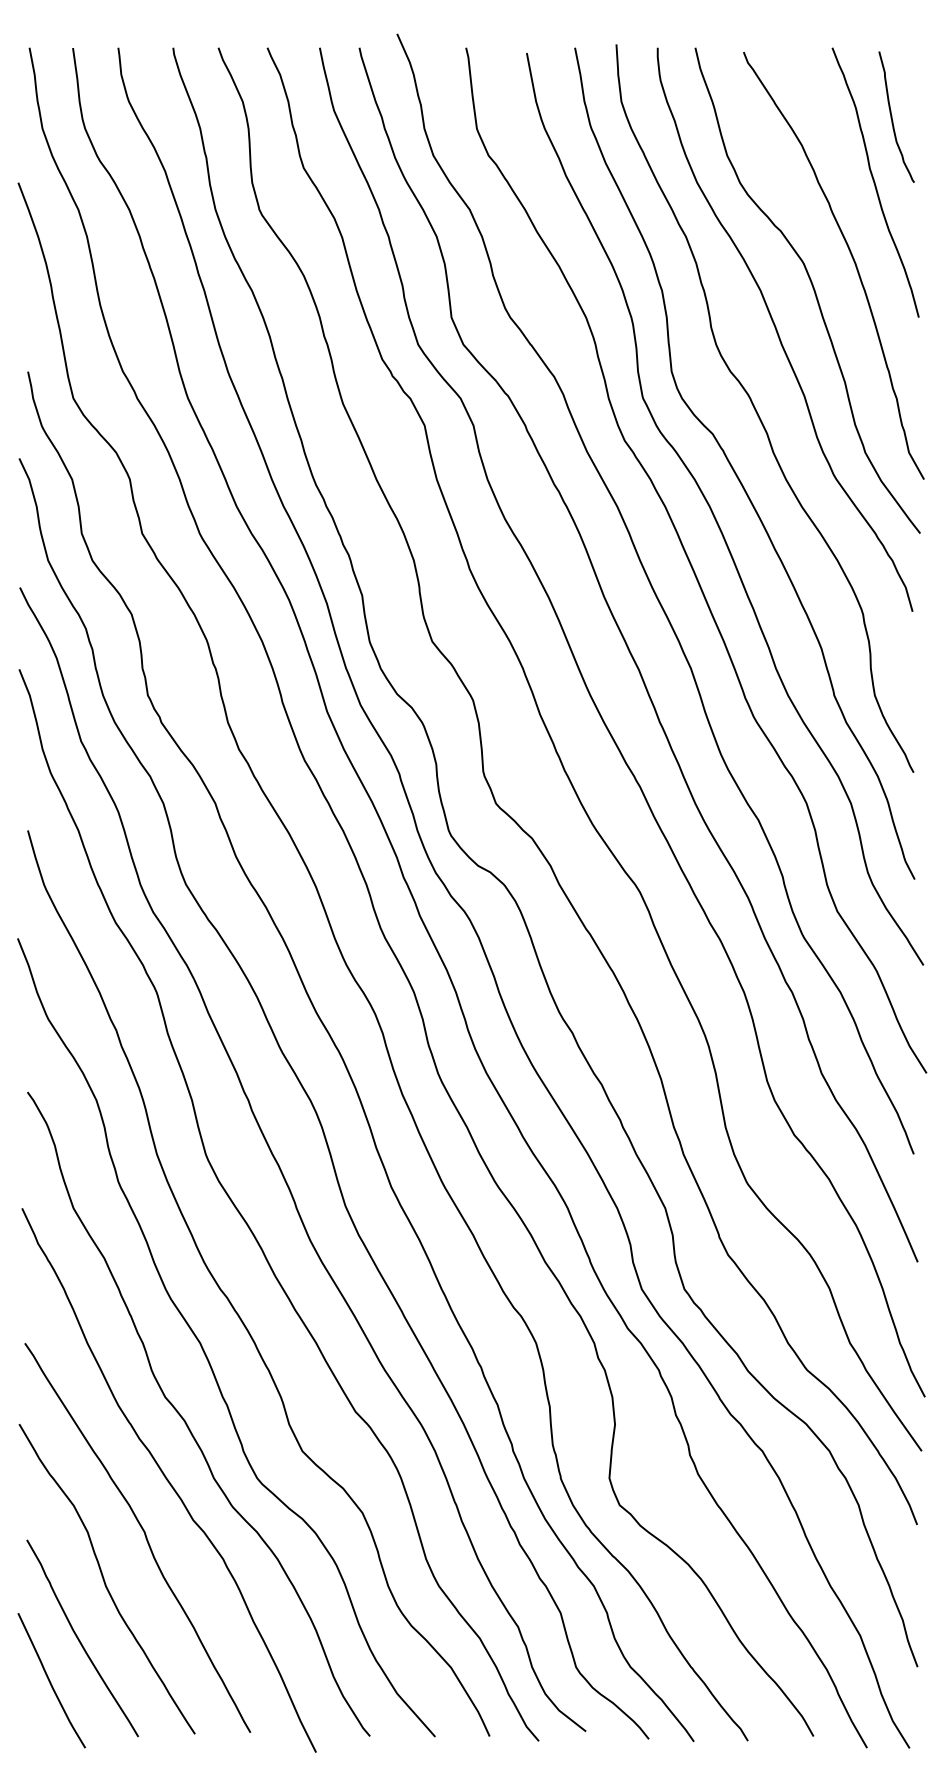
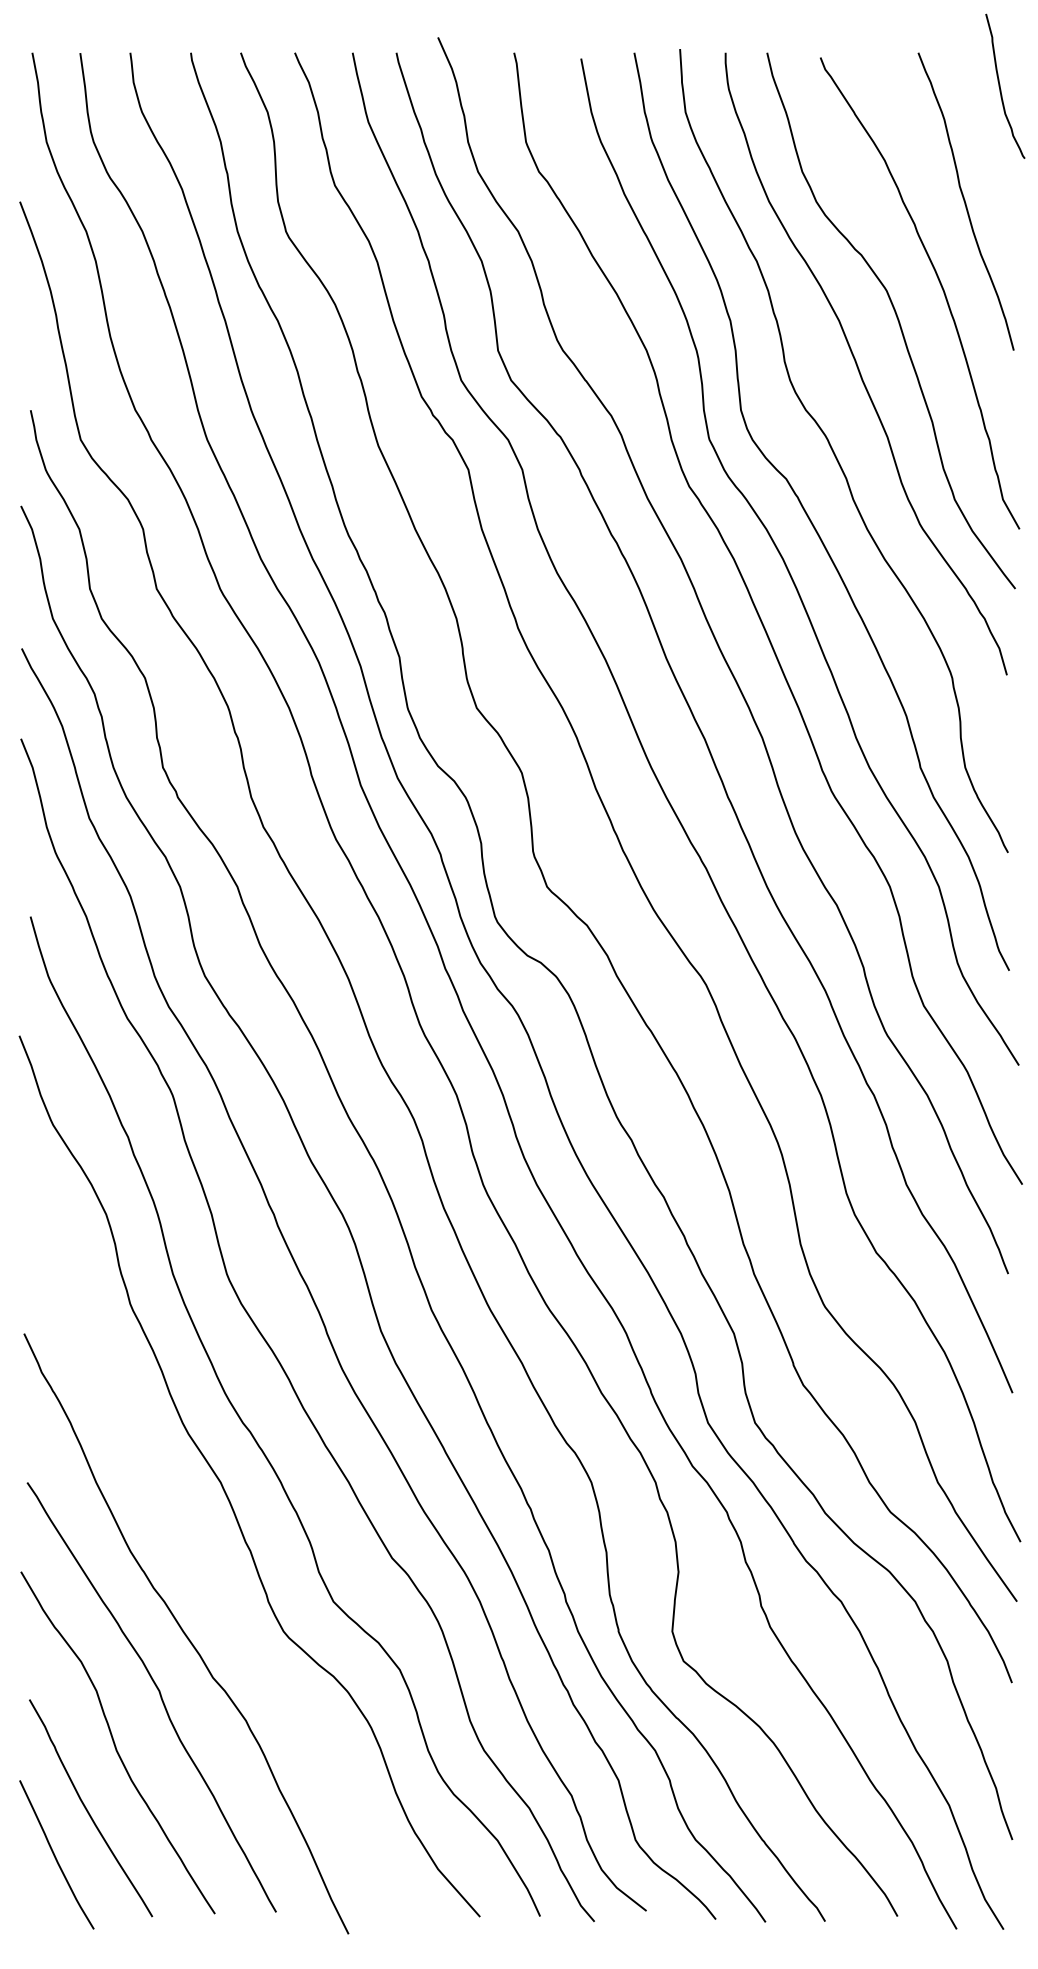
curve: (892, 116) -> (1000, 85), moved
curve: (185, 1420) -> (204, 1567), removed

